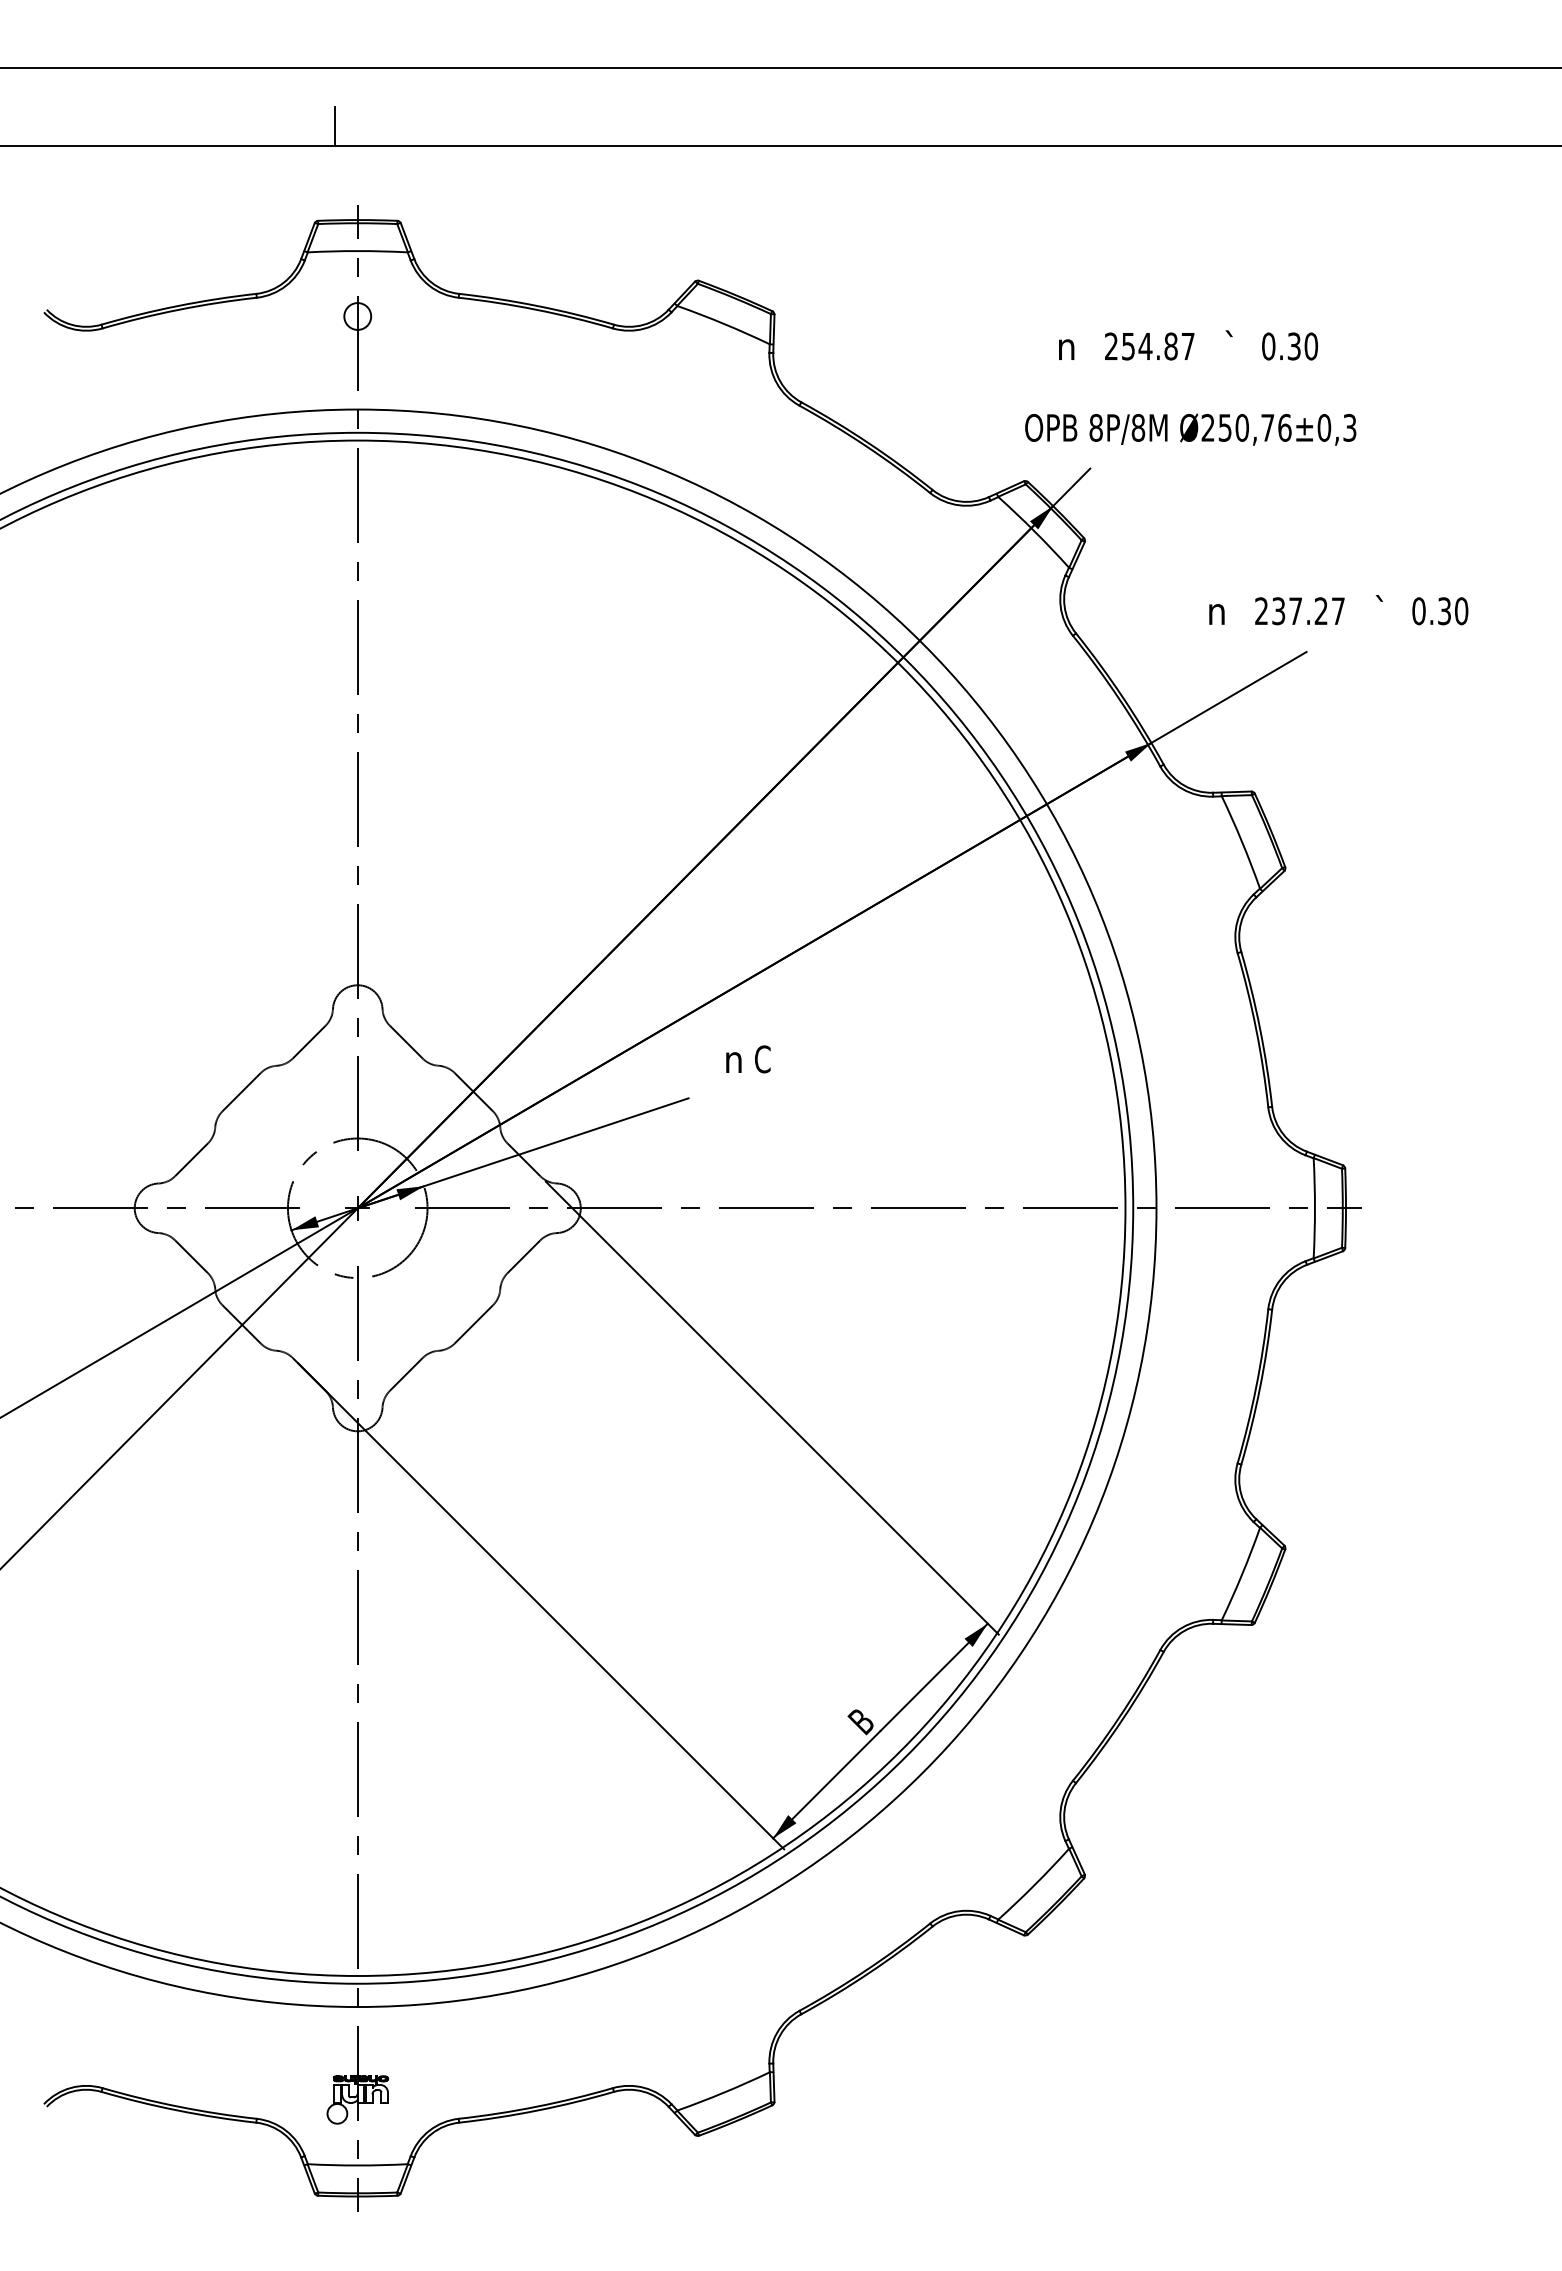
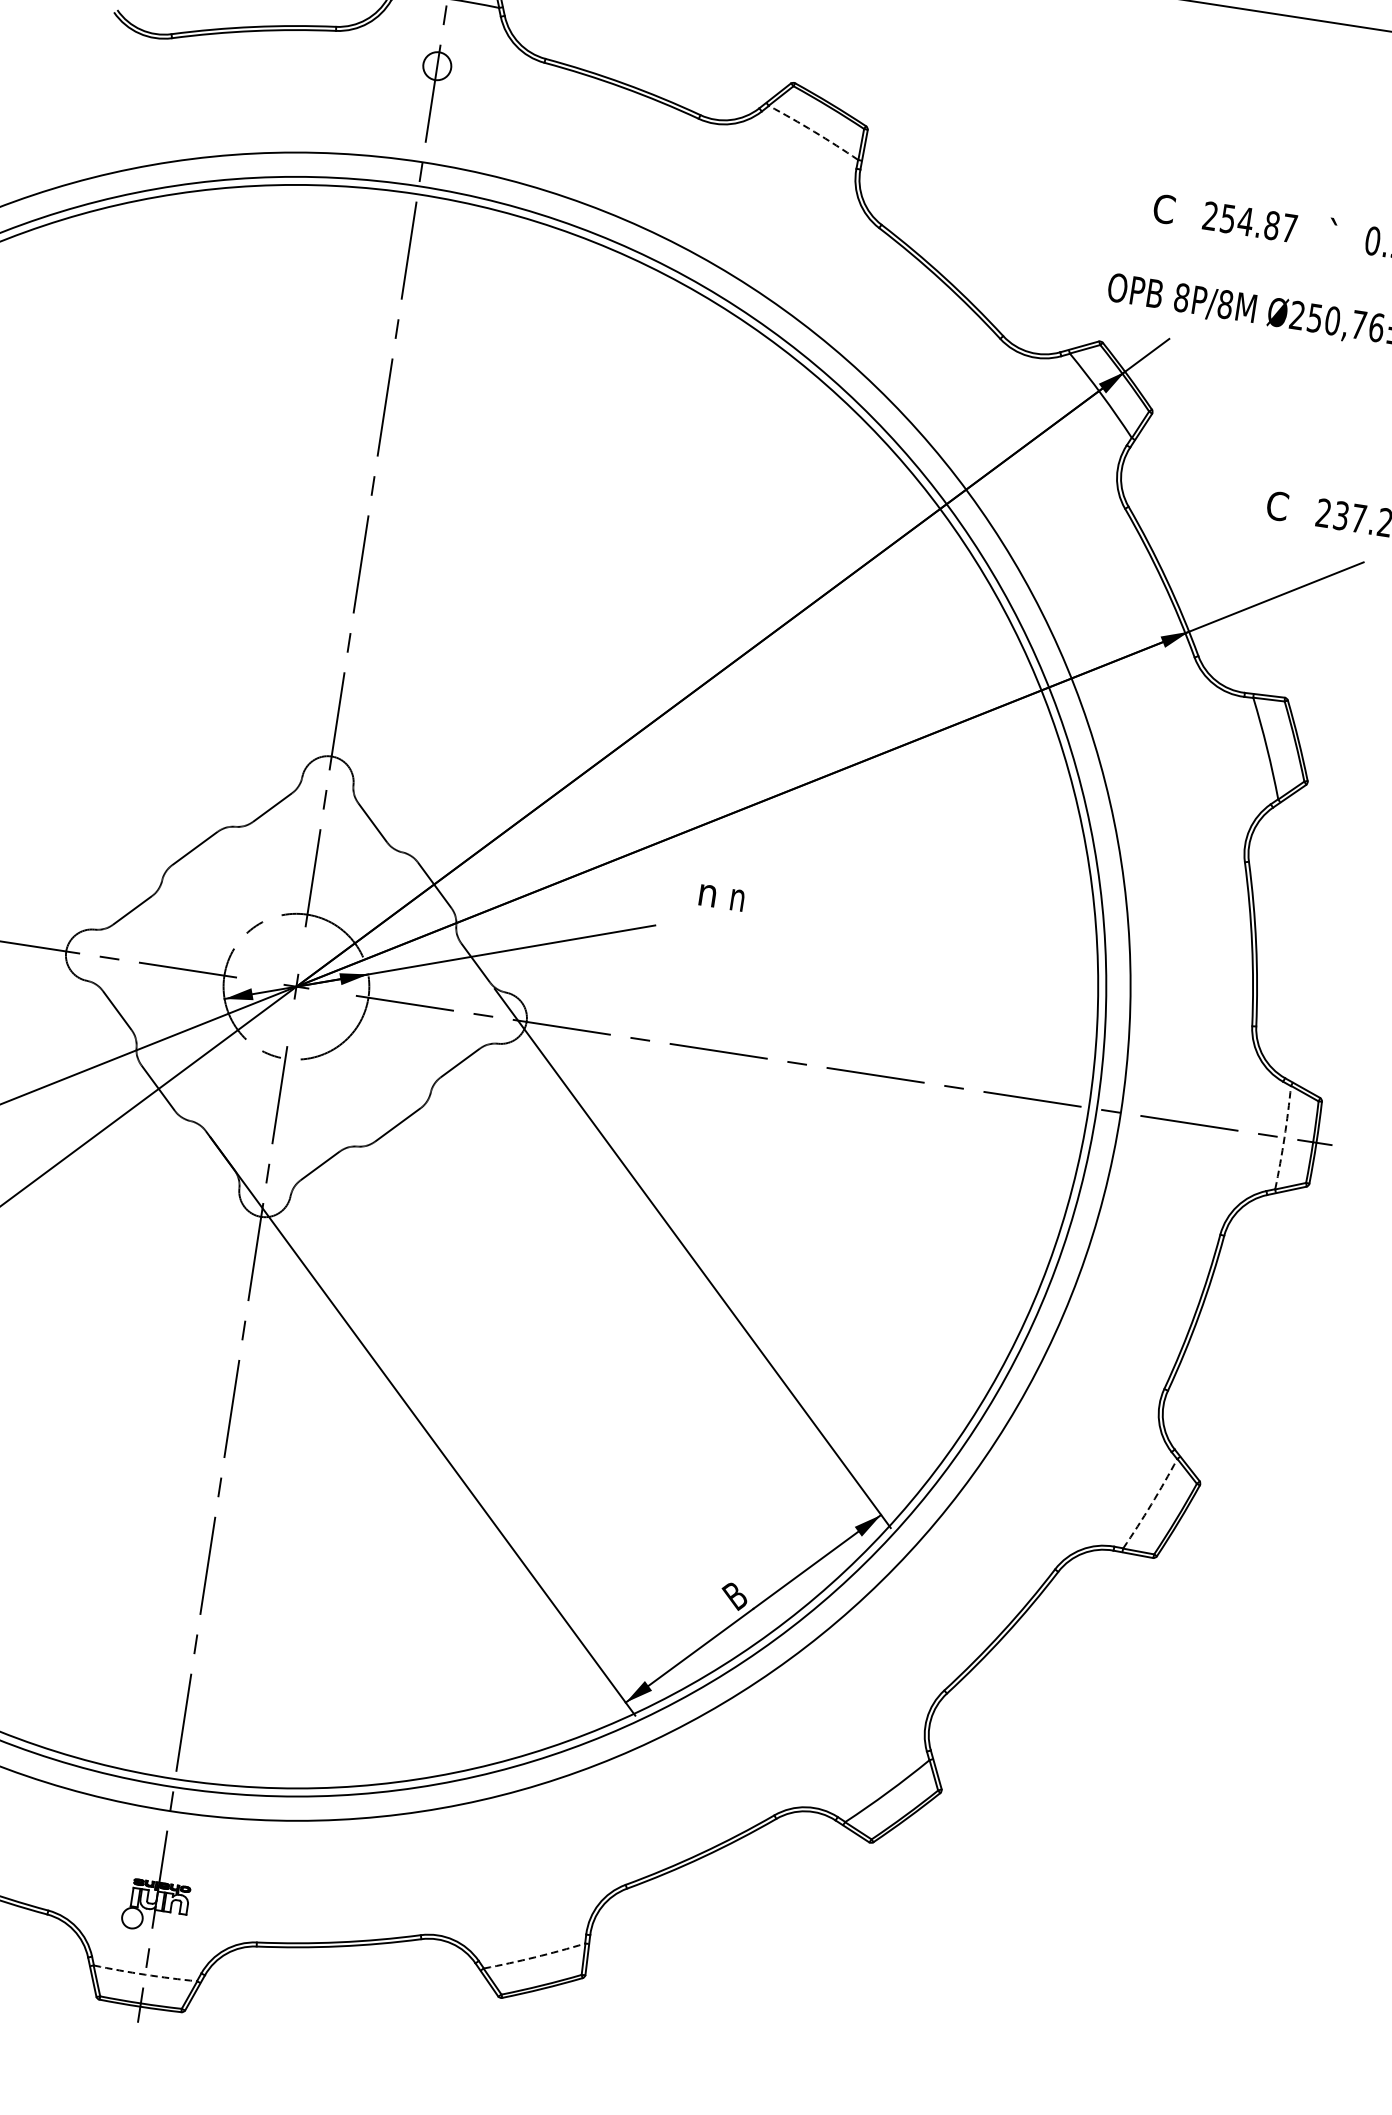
arc: (724, 323) -> (814, 131), solid -> dashed
text: (1066, 346) -> (1164, 209), n -> C
text: (1216, 611) -> (1277, 506), n -> C
text: (762, 1059) -> (737, 897), C -> n
arc: (1314, 1208) -> (1283, 1138), solid -> dashed
arc: (1242, 1574) -> (1151, 1504), solid -> dashed
arc: (724, 2092) -> (535, 1957), solid -> dashed
arc: (357, 2165) -> (144, 1974), solid -> dashed

